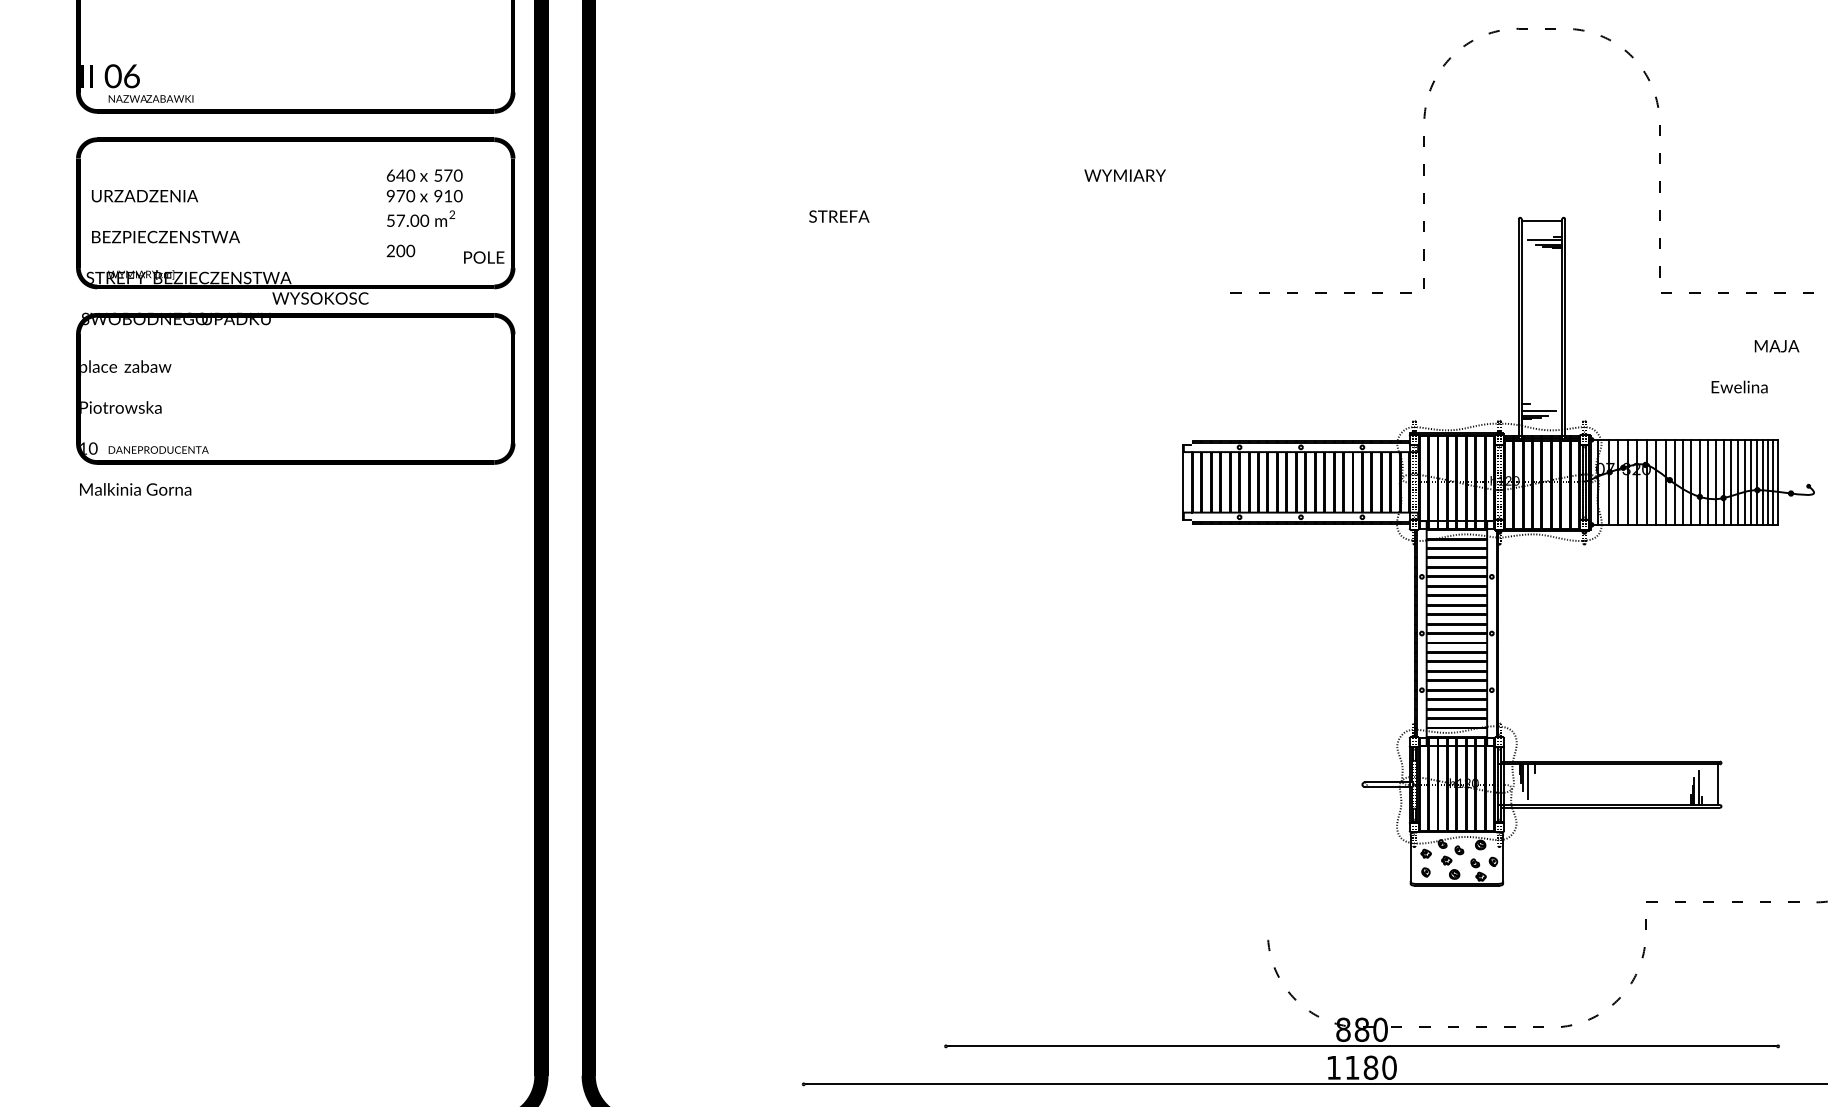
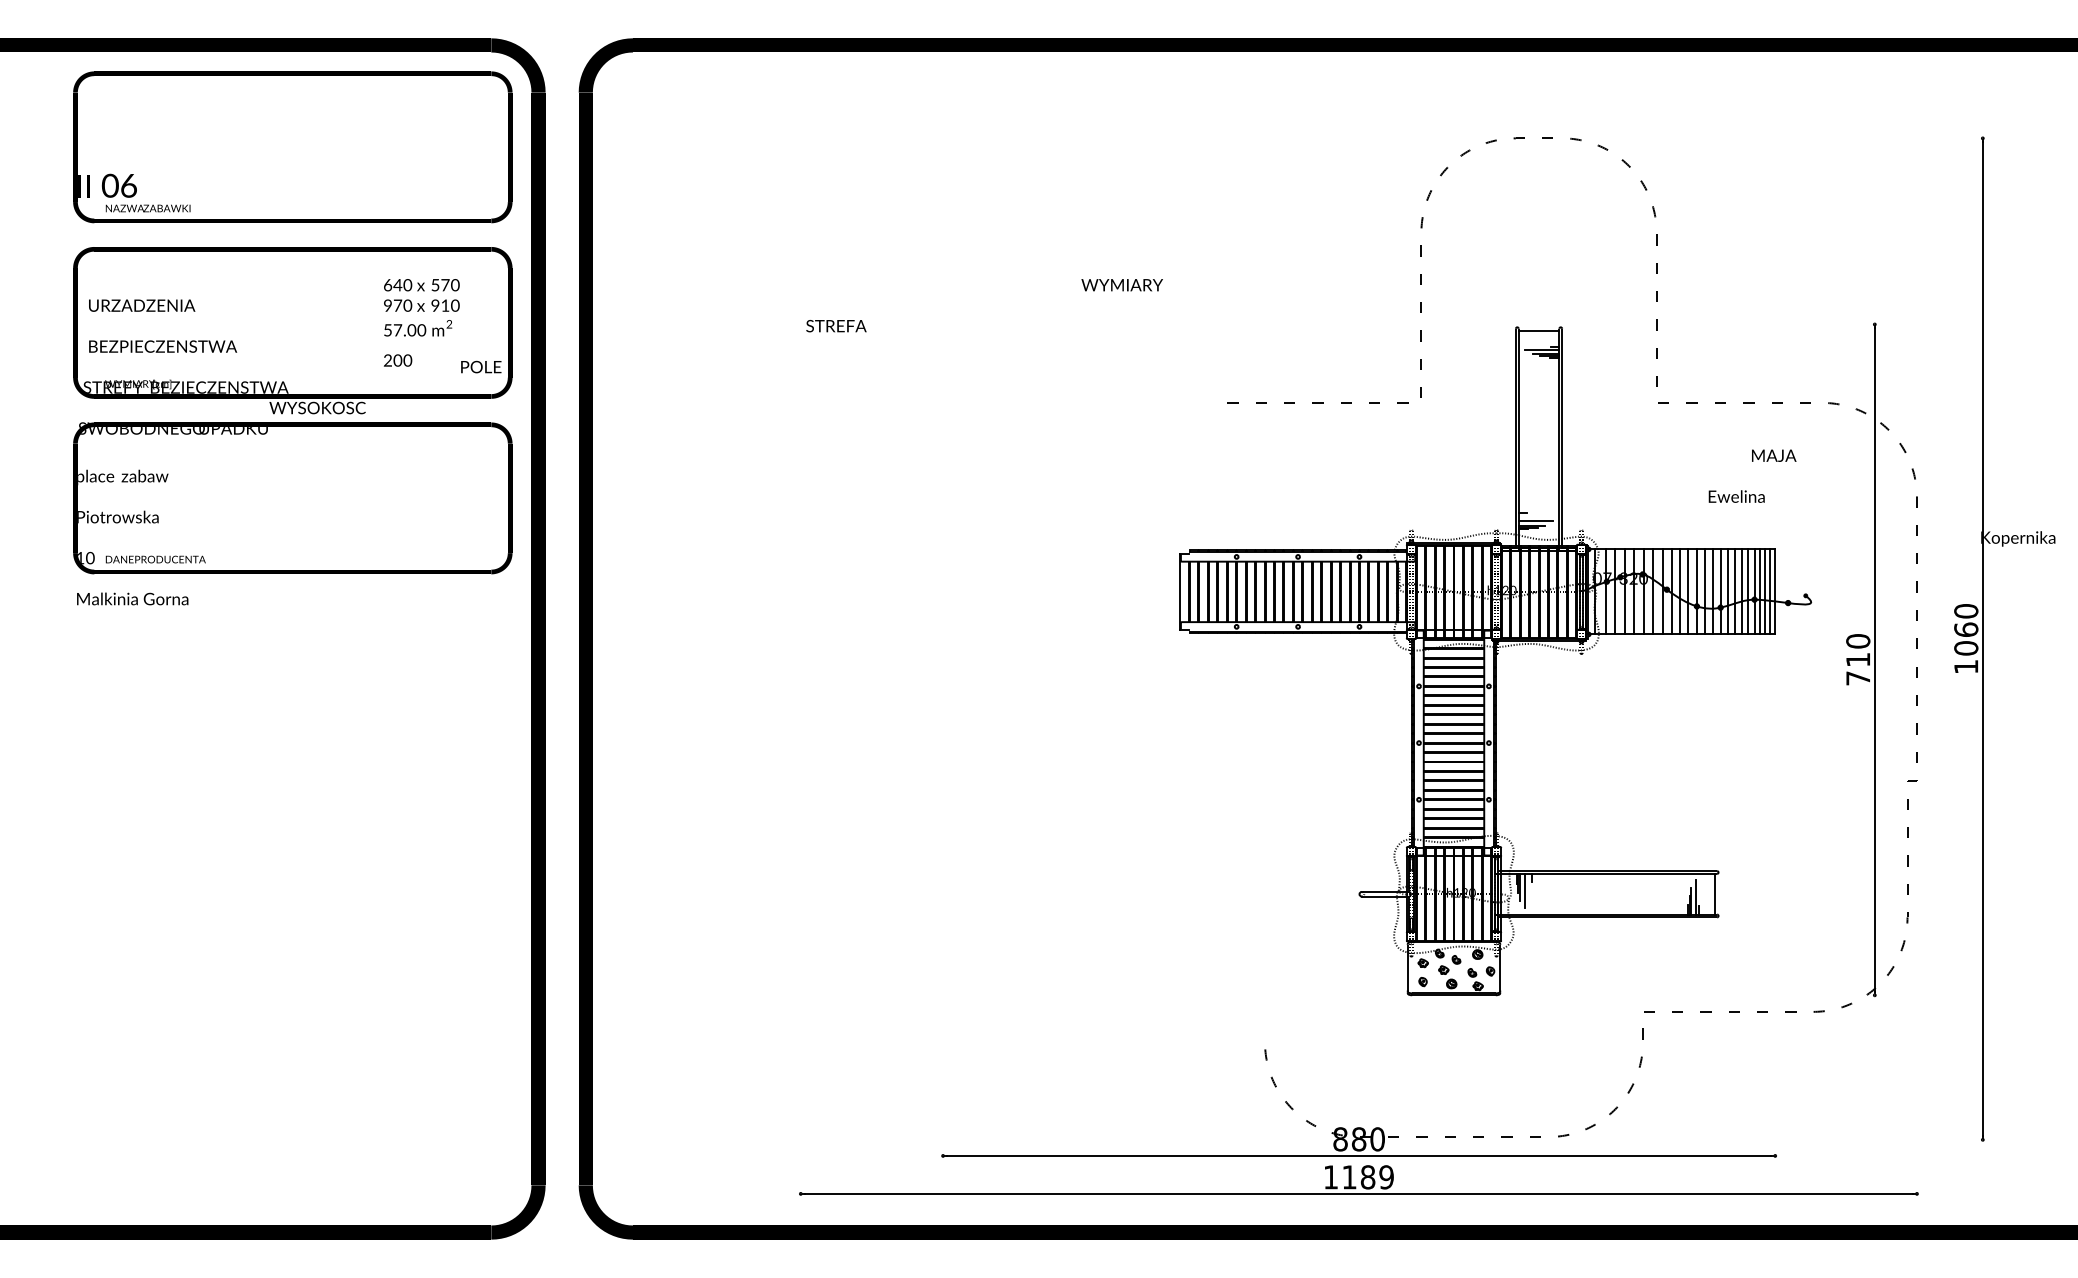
text: (1389, 1067) -> (1386, 1177), 1180 -> 1189

